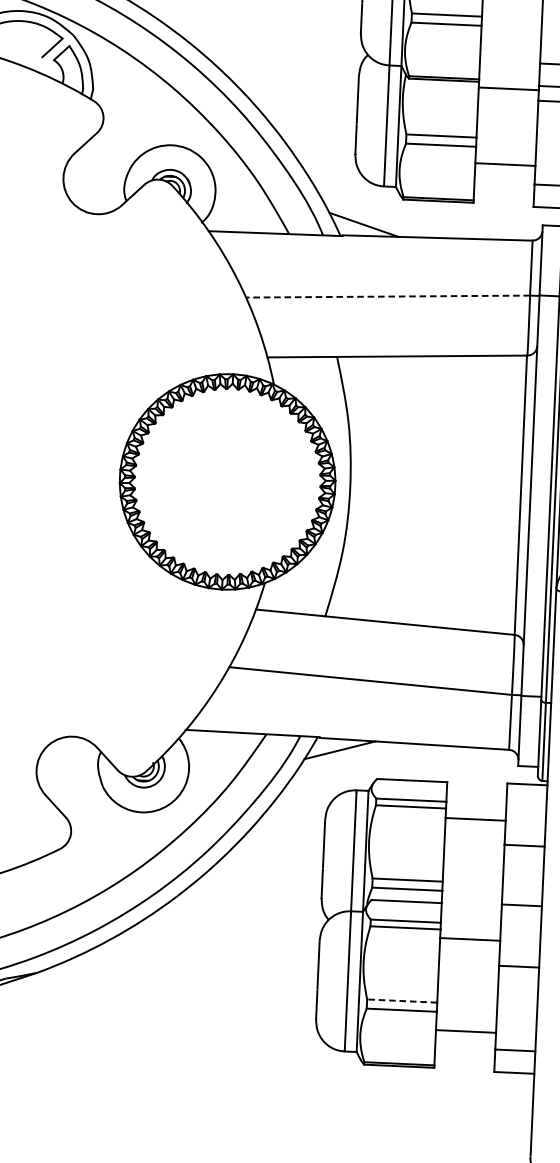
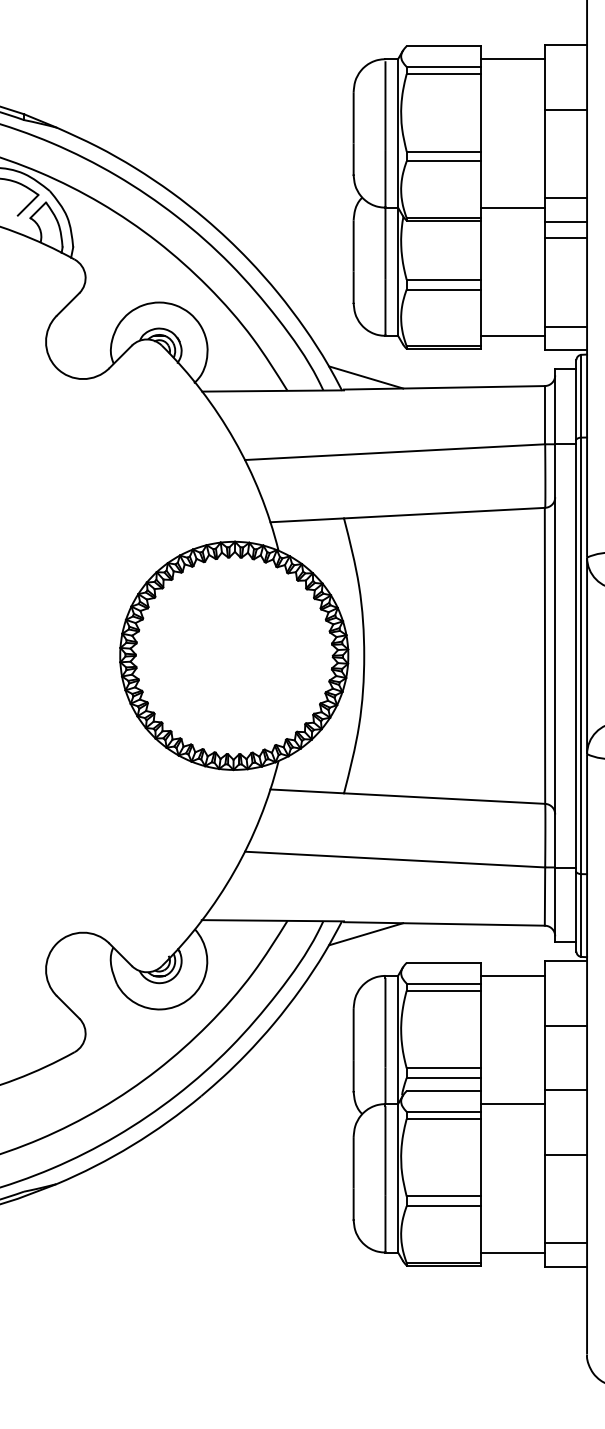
line: (508, 88) -> (512, 207), moved
line: (505, 164) -> (512, 335), moved
line: (387, 296) -> (394, 452), dashed -> solid
line: (475, 819) -> (512, 975), moved
line: (469, 939) -> (512, 1104), moved
line: (401, 1001) -> (443, 1196), dashed -> solid
line: (465, 1031) -> (512, 1252), moved

